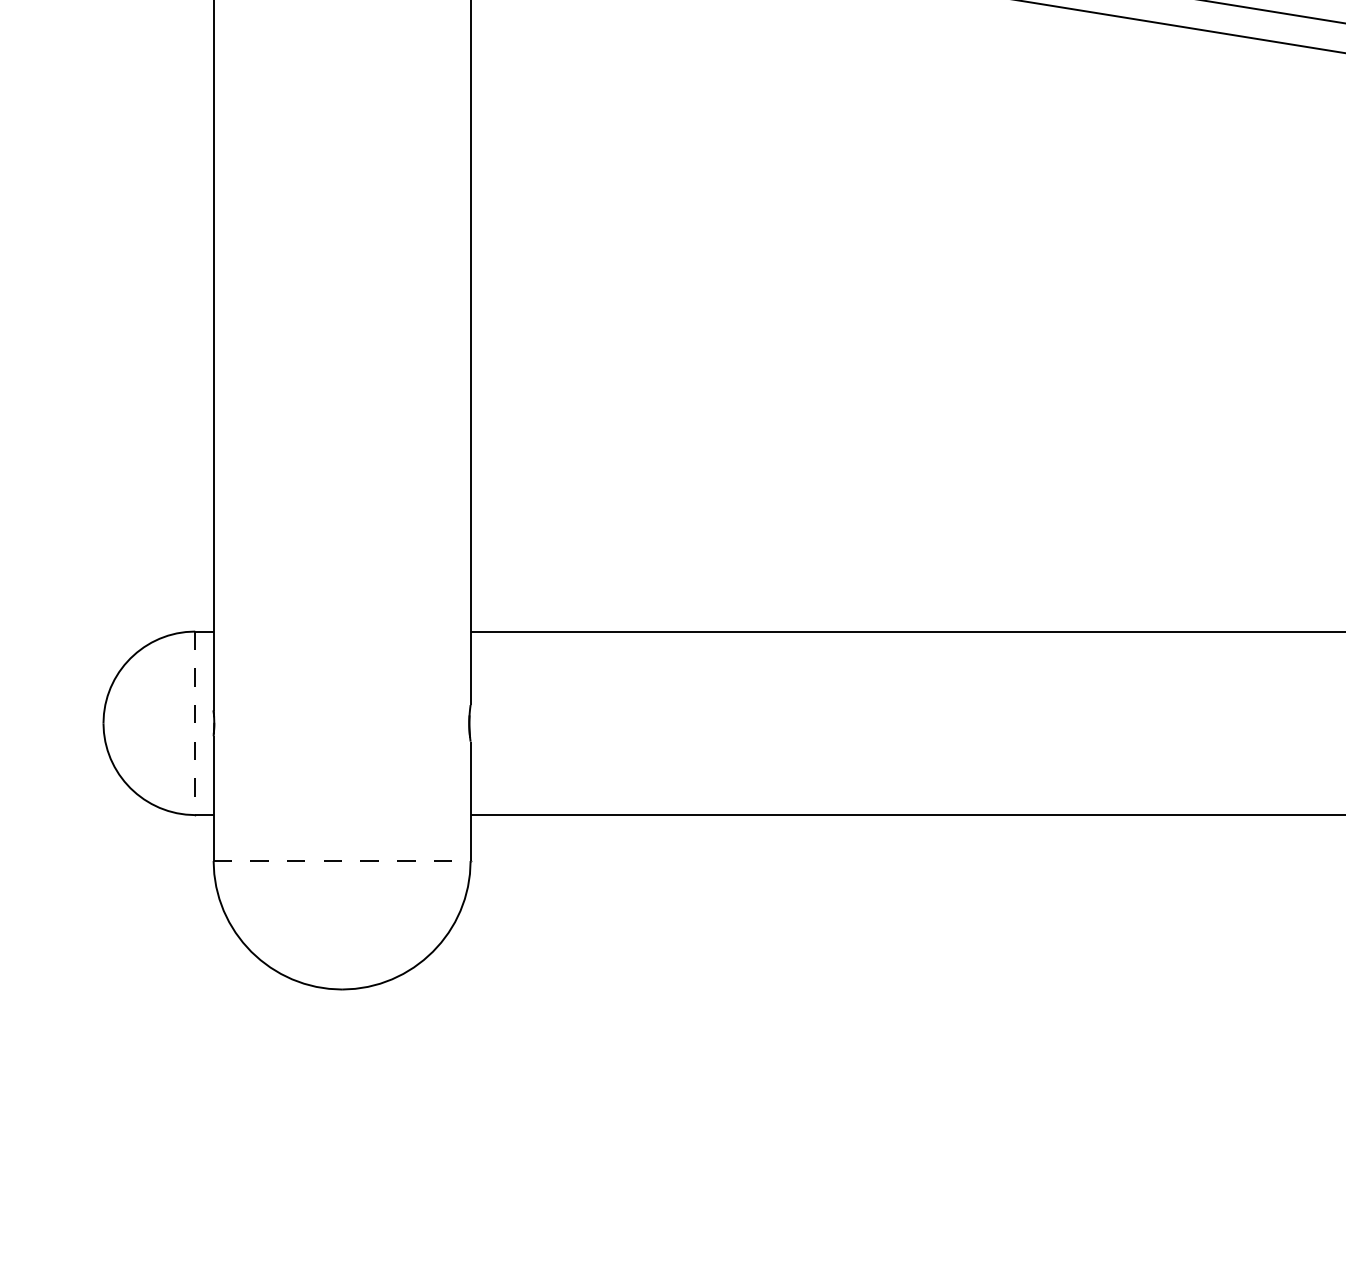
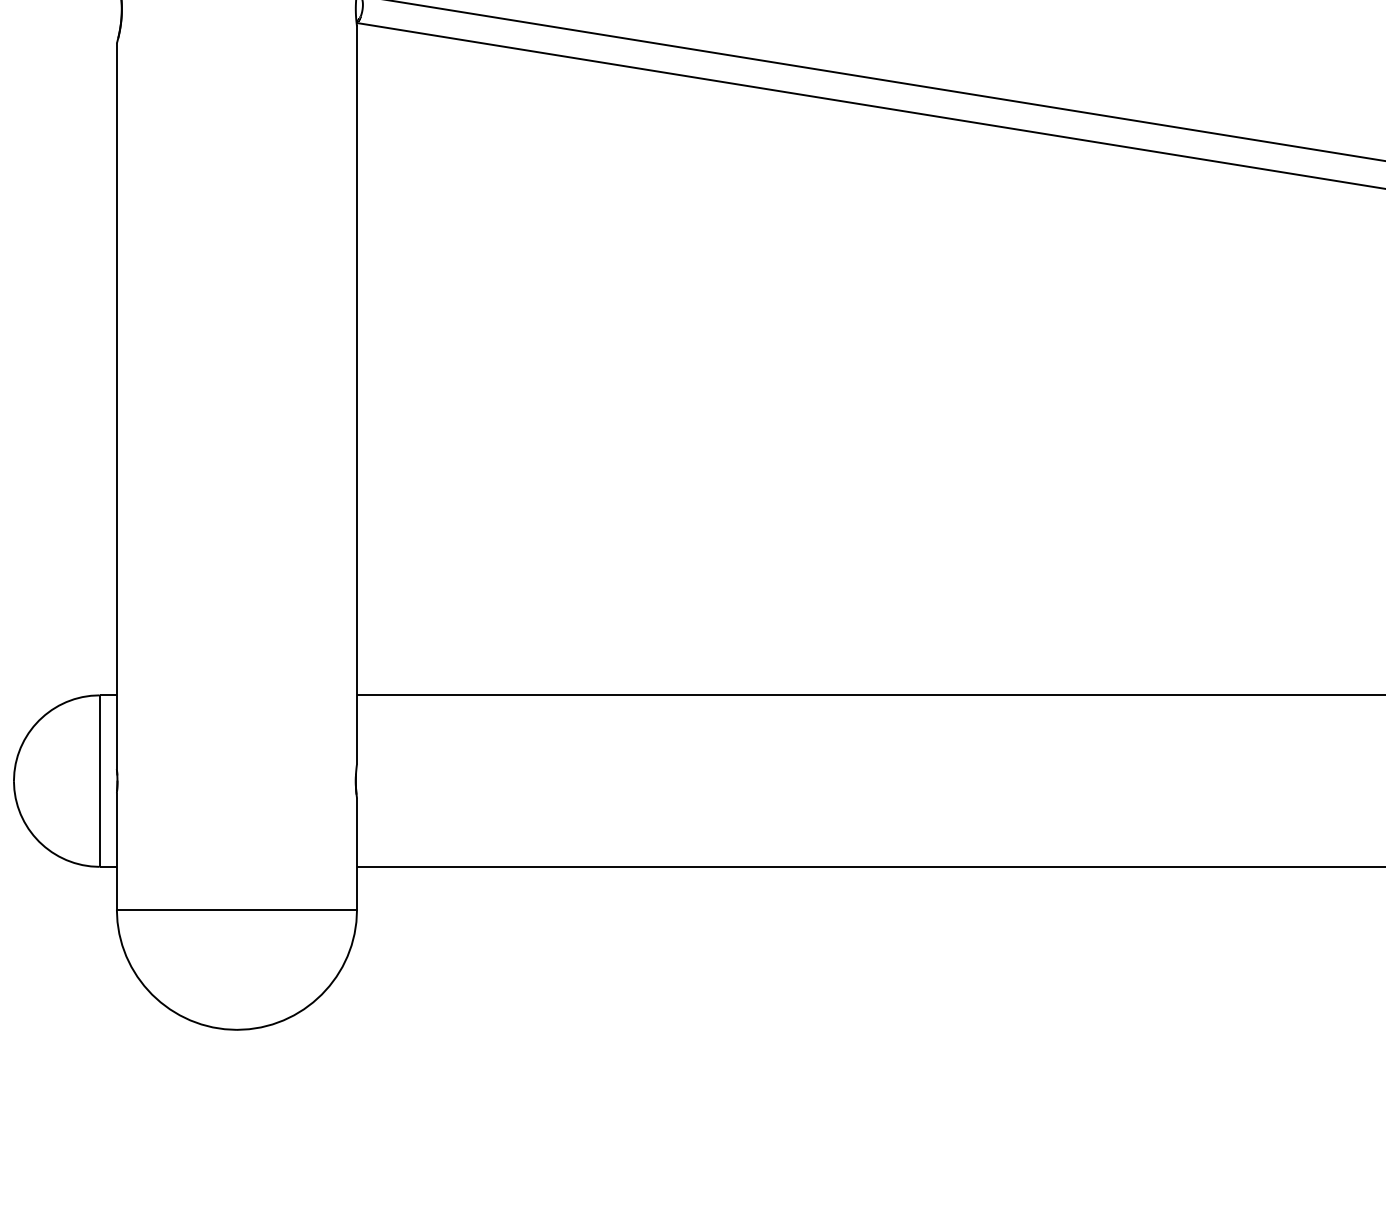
line: (195, 723) -> (99, 781), dashed -> solid
line: (342, 860) -> (237, 909), dashed -> solid

